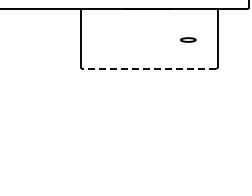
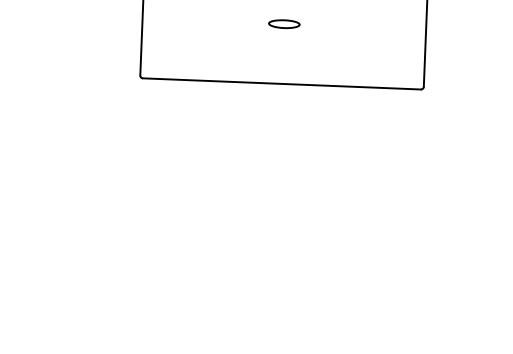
part: (188, 39) -> (284, 23), moved
line: (149, 68) -> (282, 83), dashed -> solid

